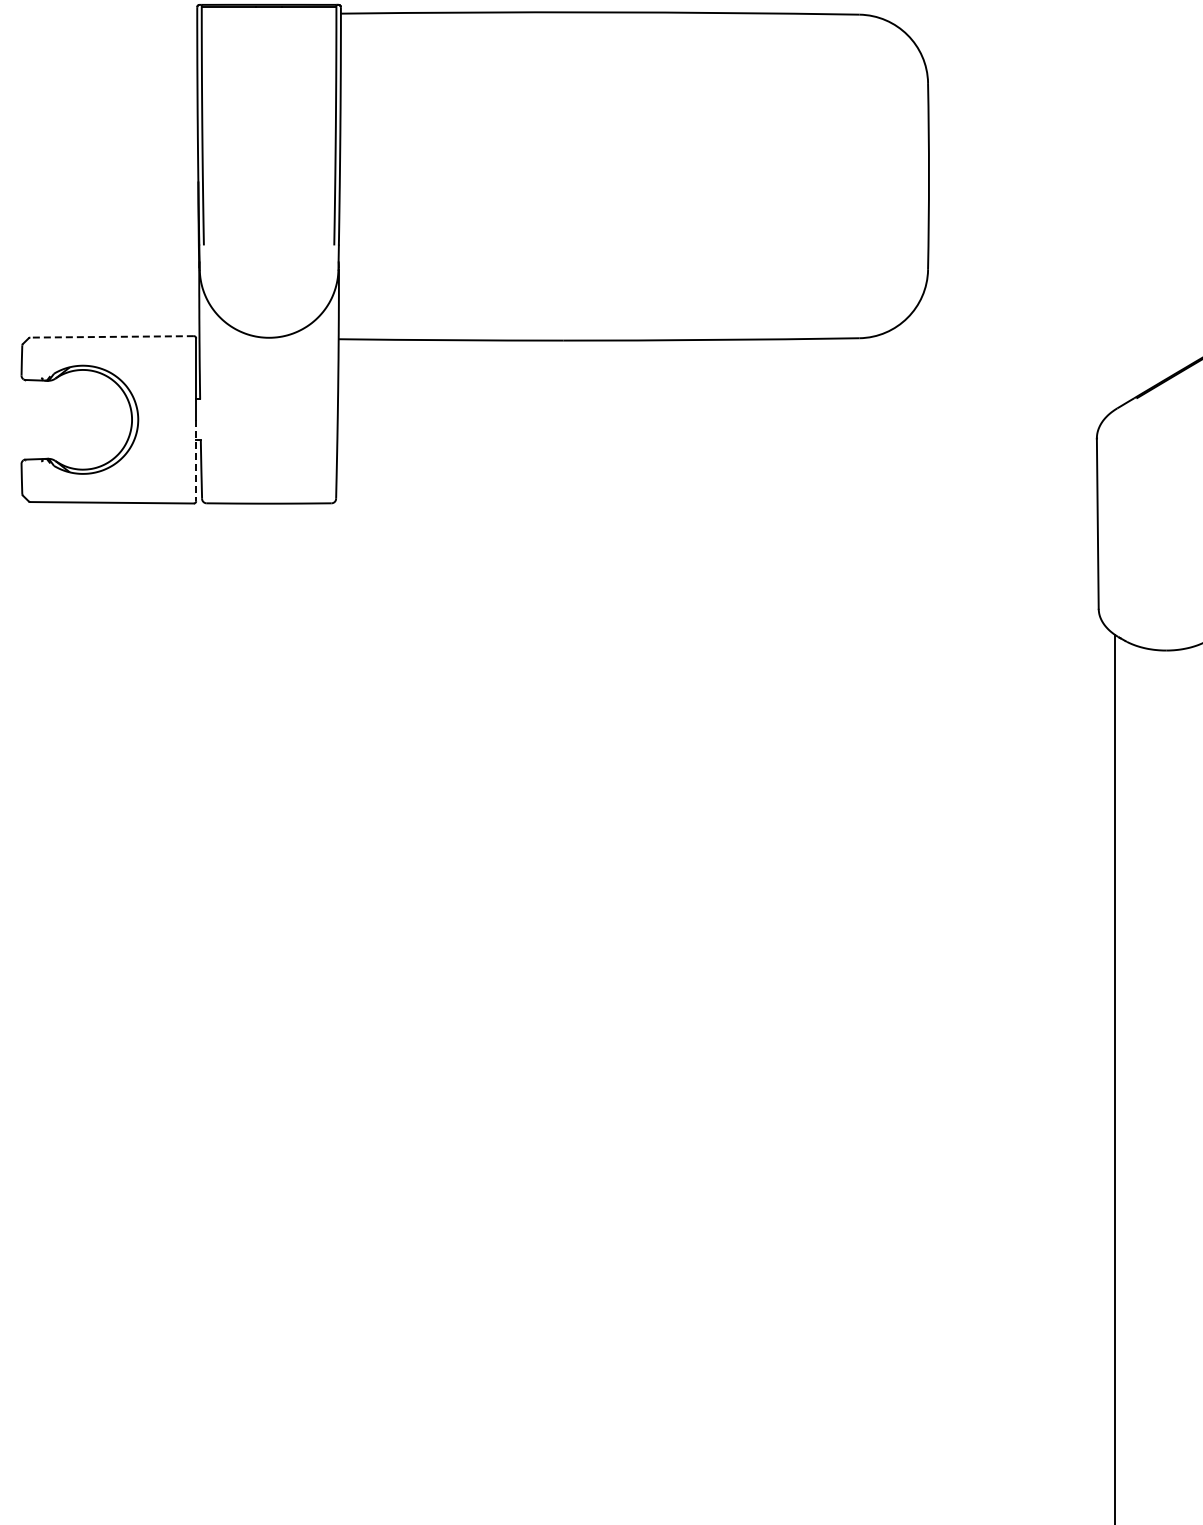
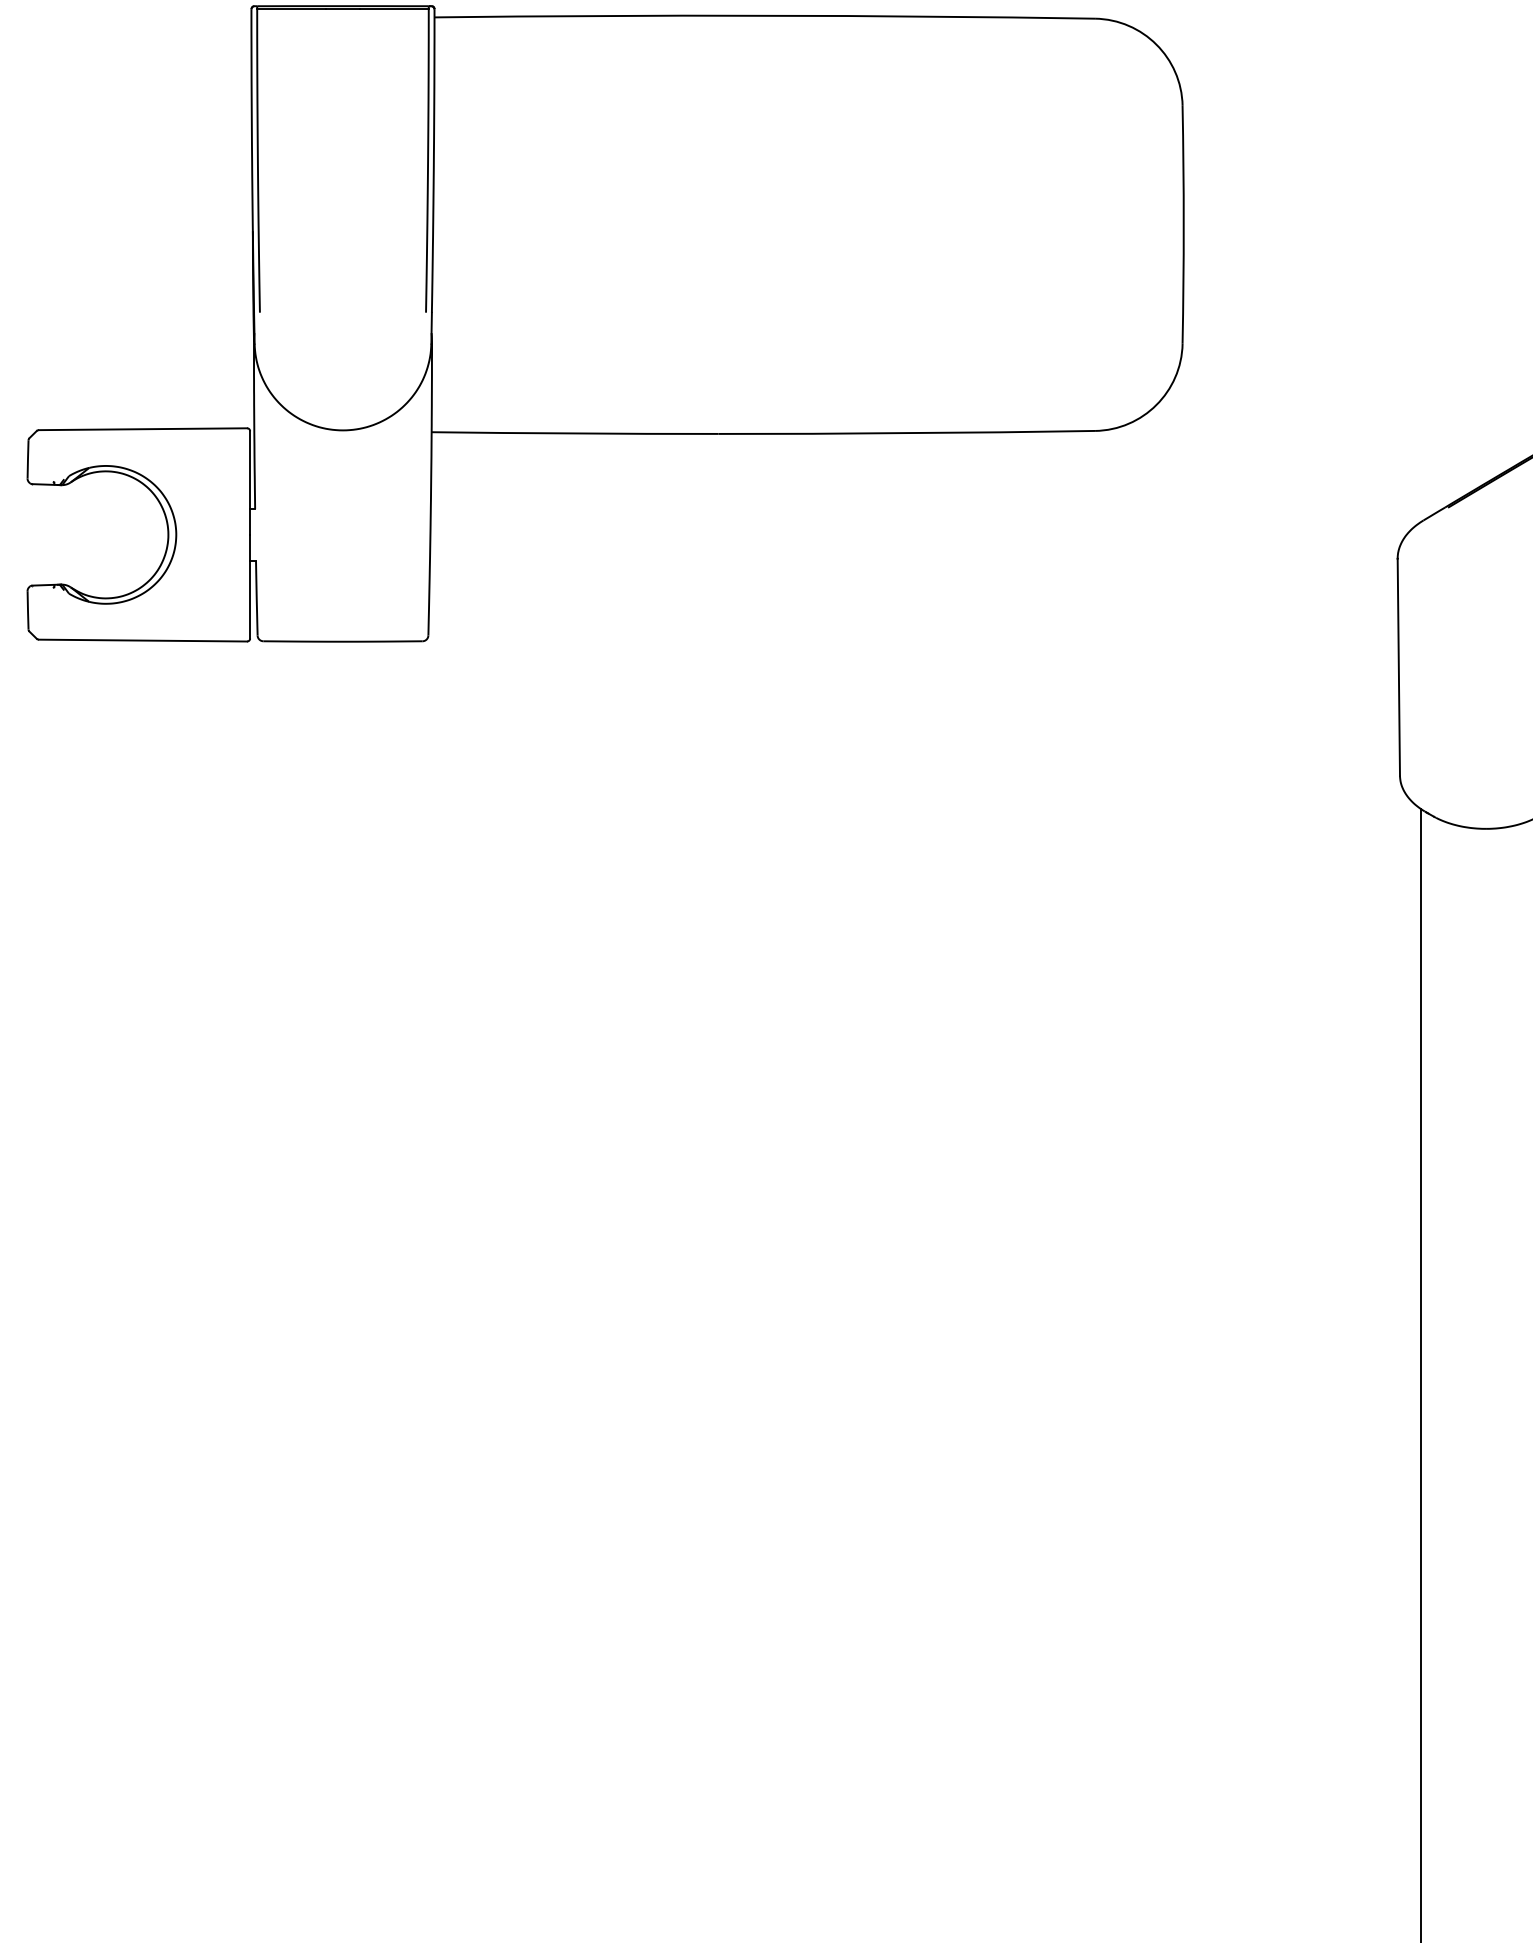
line: (112, 336) -> (143, 428), dashed -> solid
line: (196, 460) -> (250, 586), dashed -> solid

